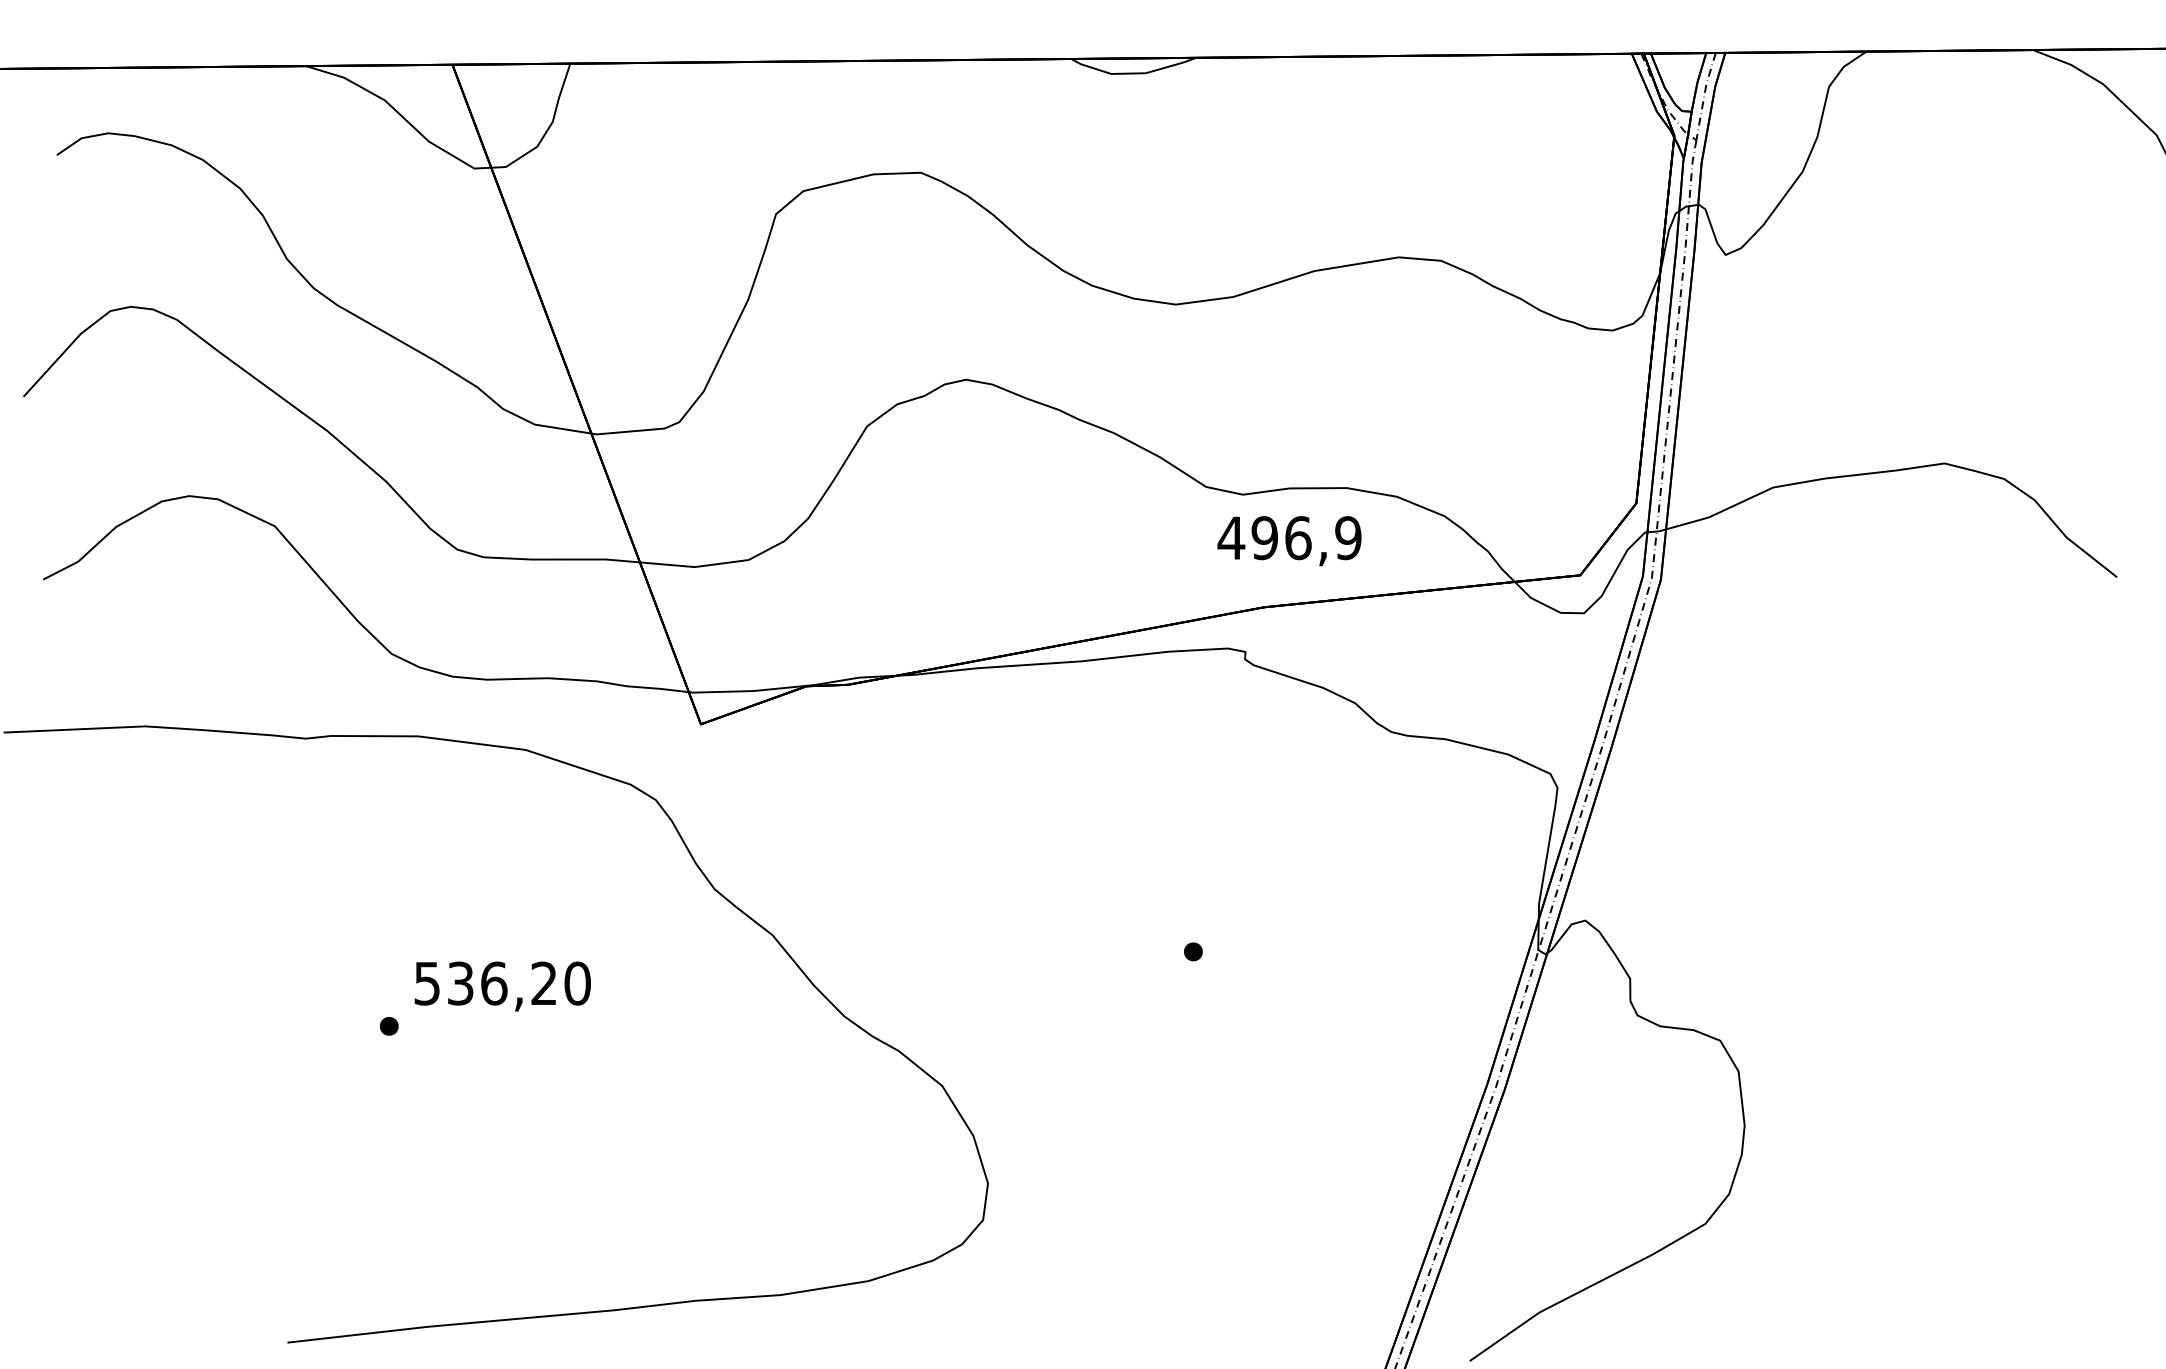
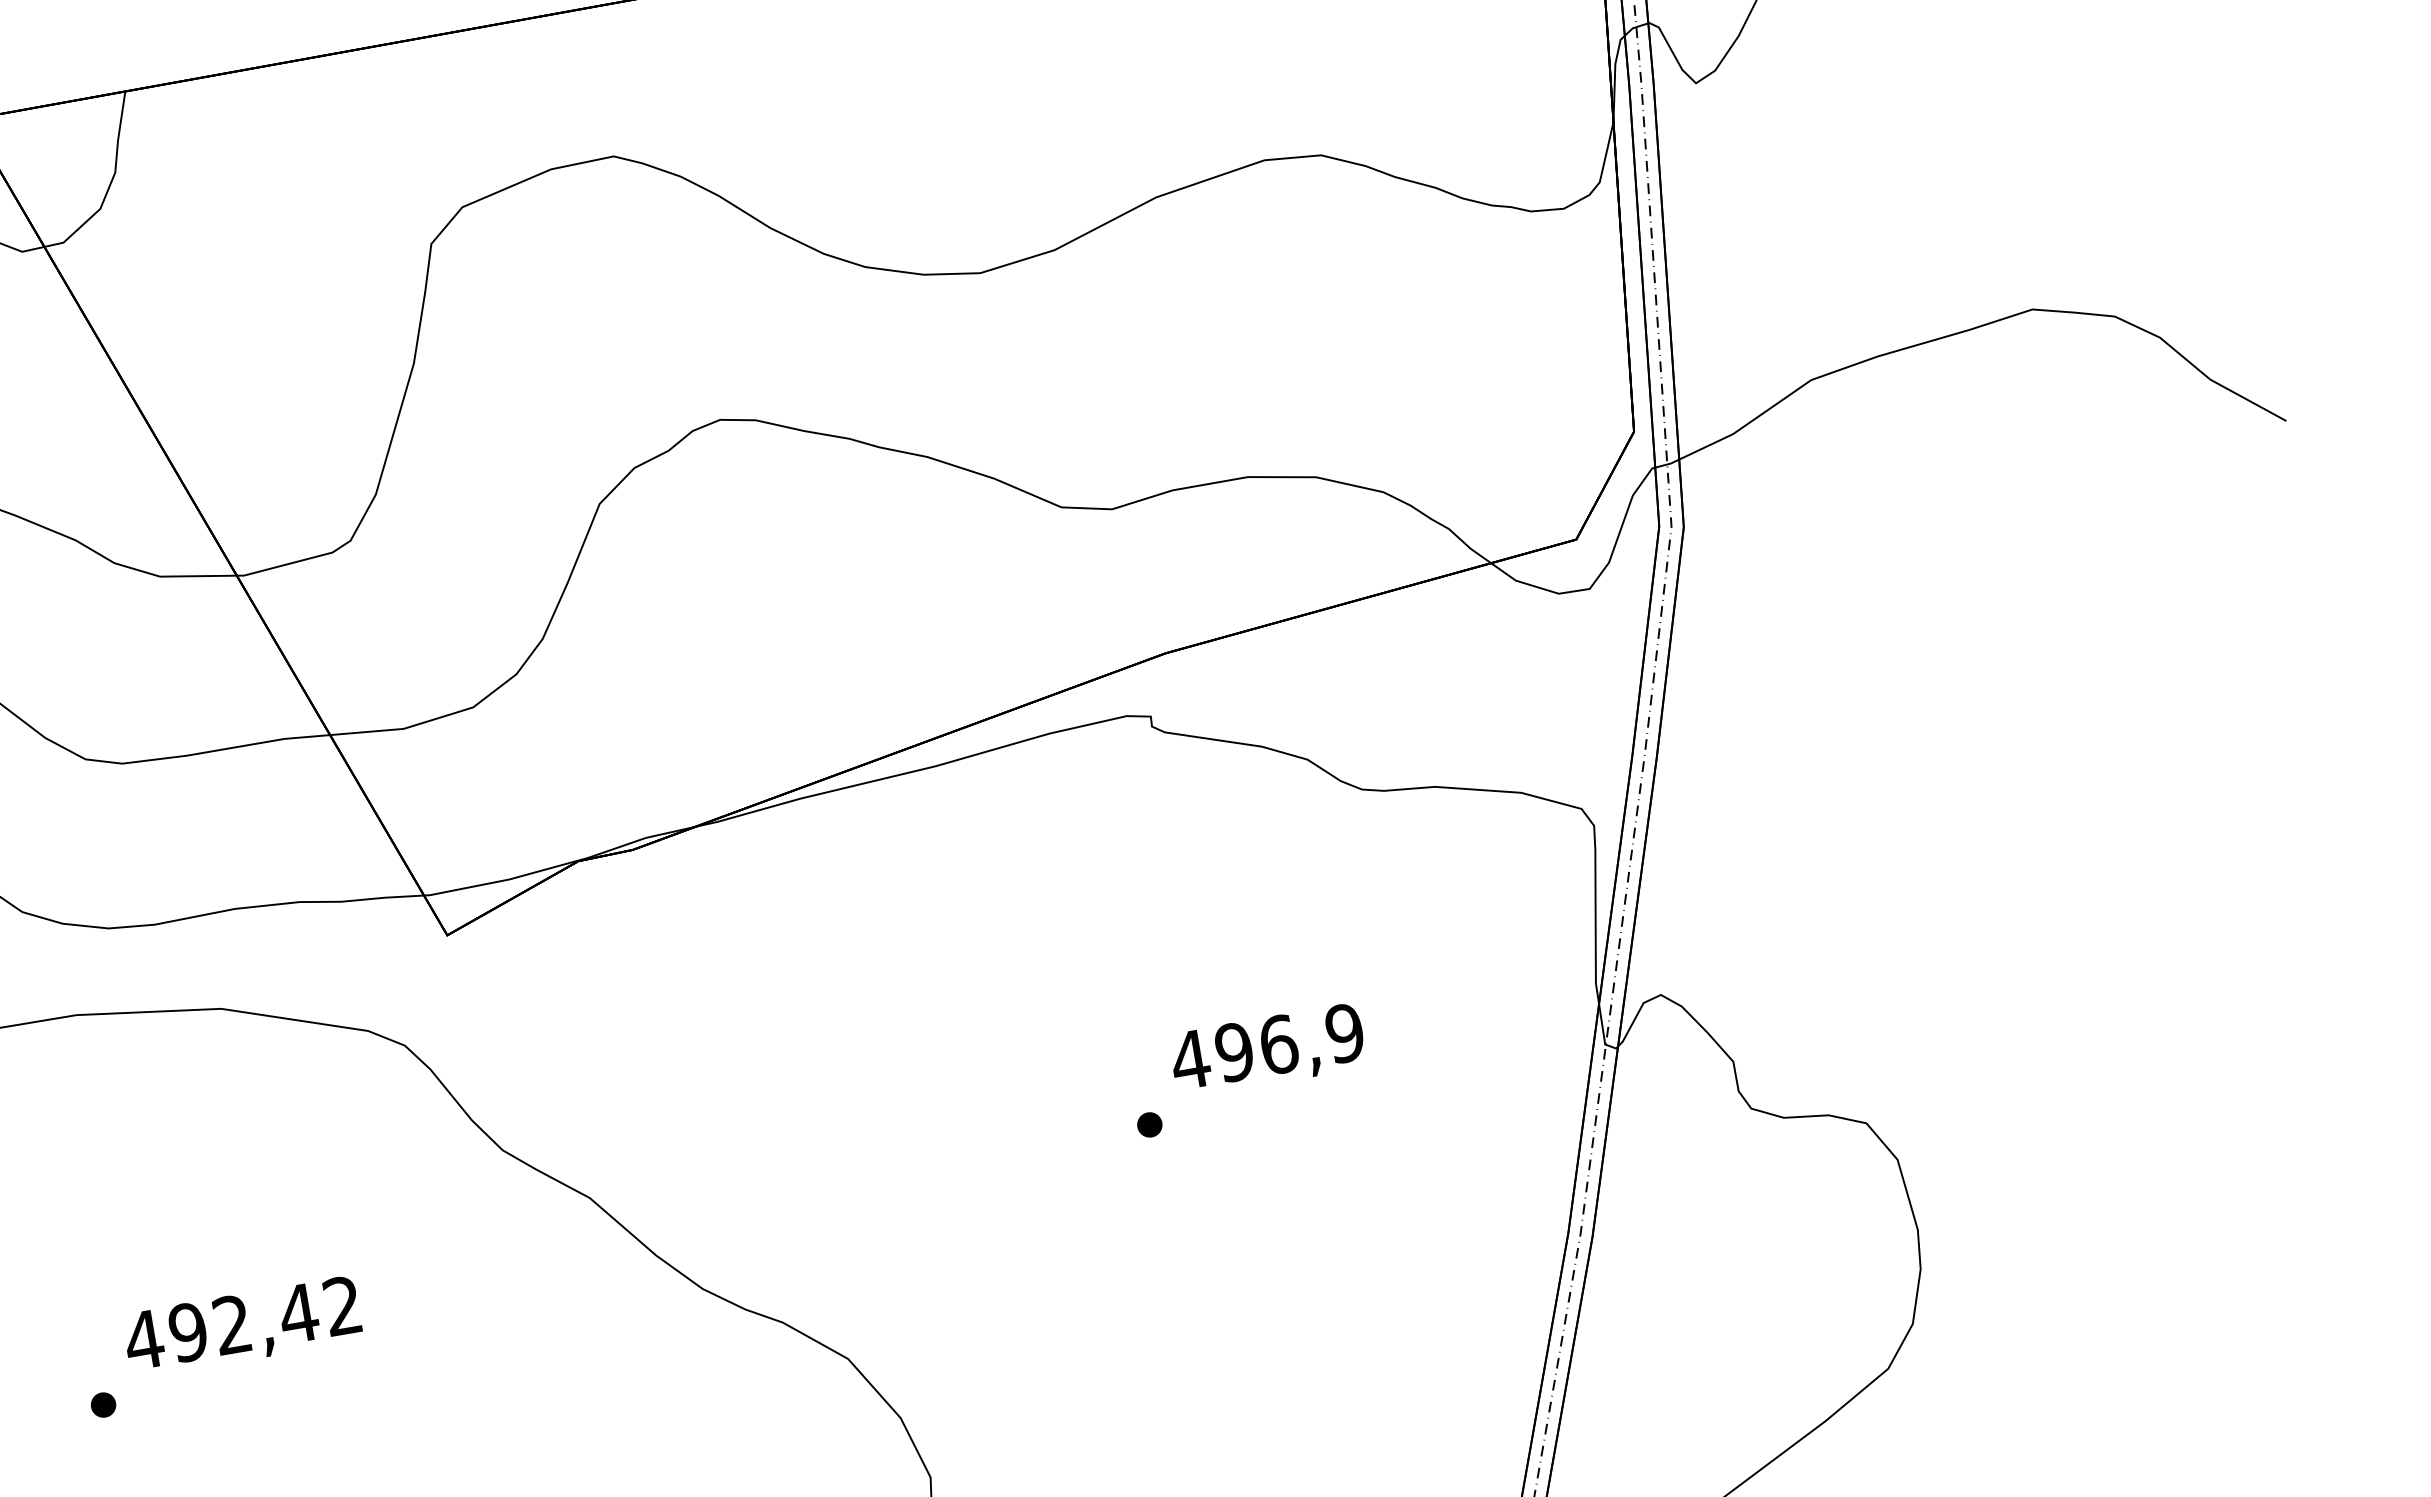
text: (1289, 541) -> (1267, 1051), moved
text: (501, 983) -> (242, 1323), 536,20 -> 492,42

